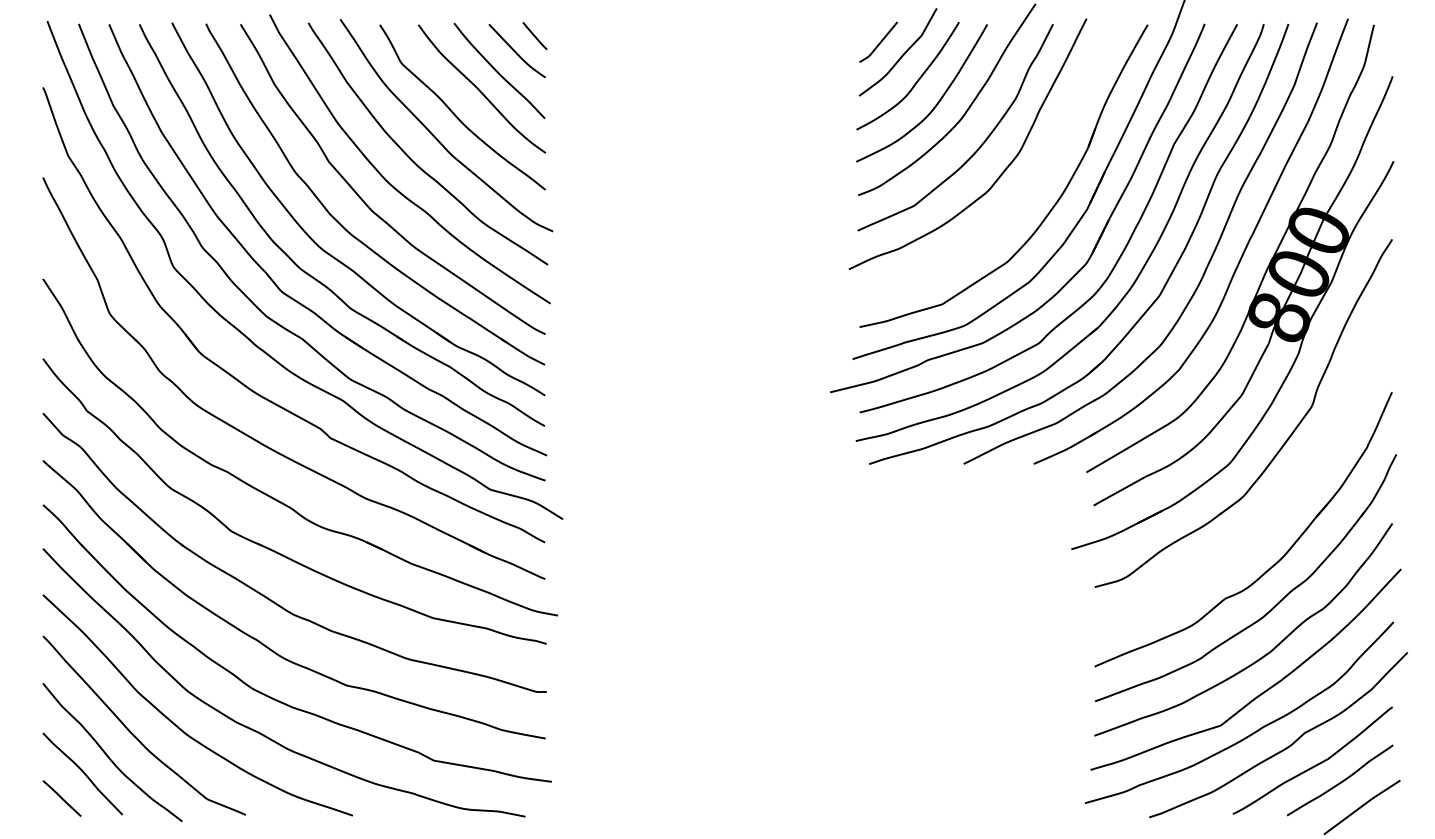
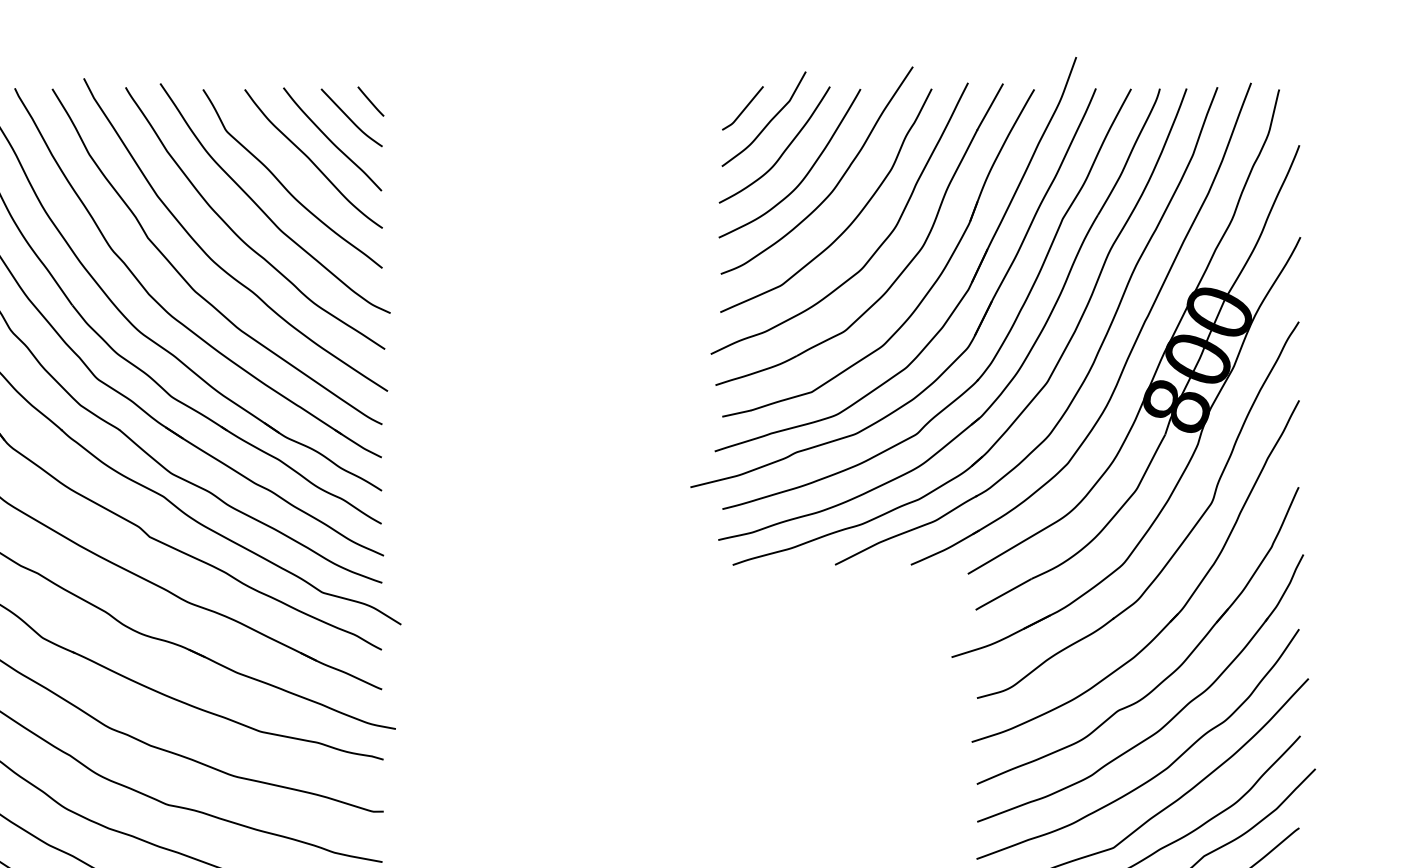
part: (1028, 188) -> (905, 266), added
part: (1285, 501) -> (1183, 605), added

